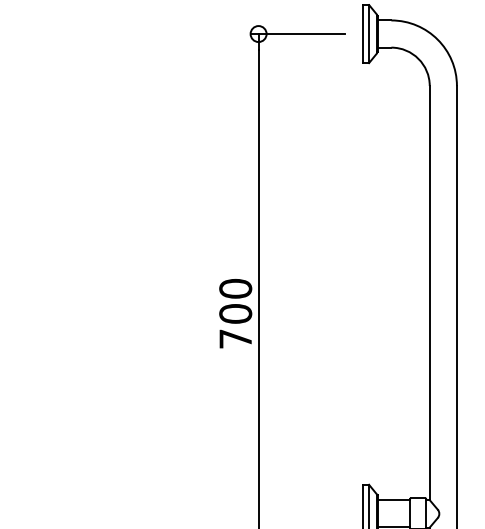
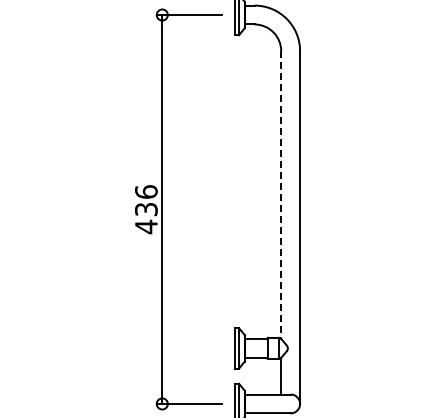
line: (430, 293) -> (281, 195), solid -> dashed
text: (235, 313) -> (146, 209), 700 -> 436

